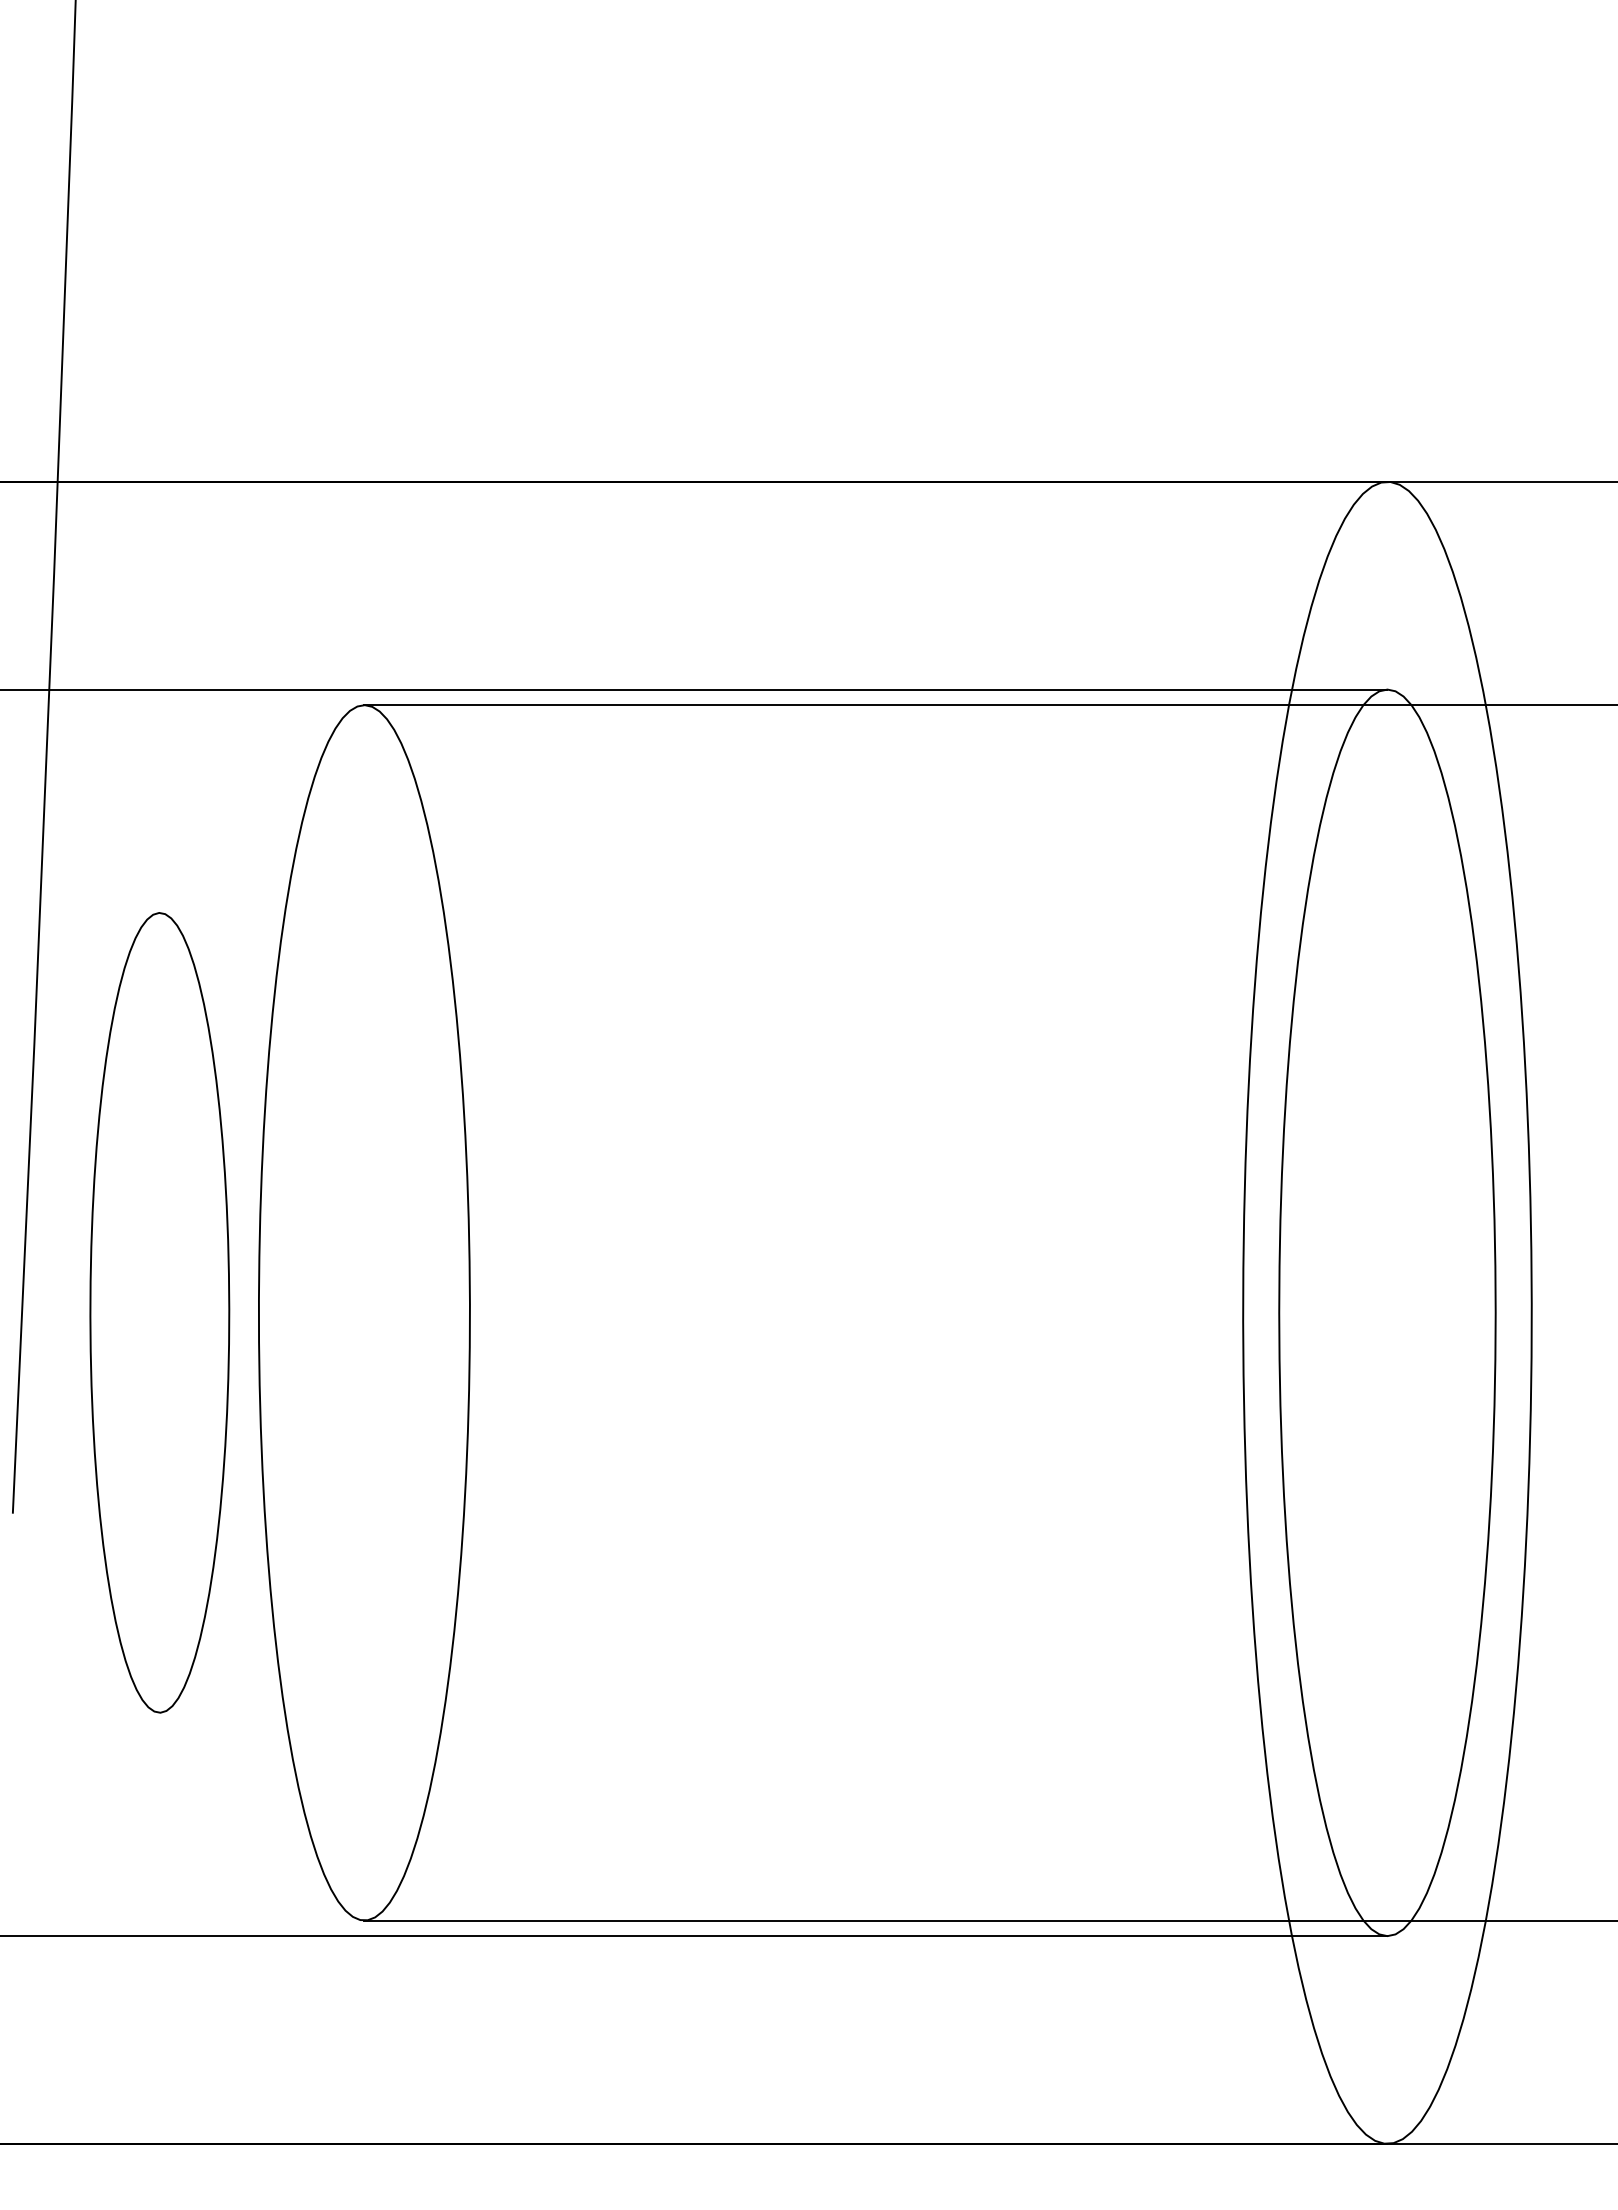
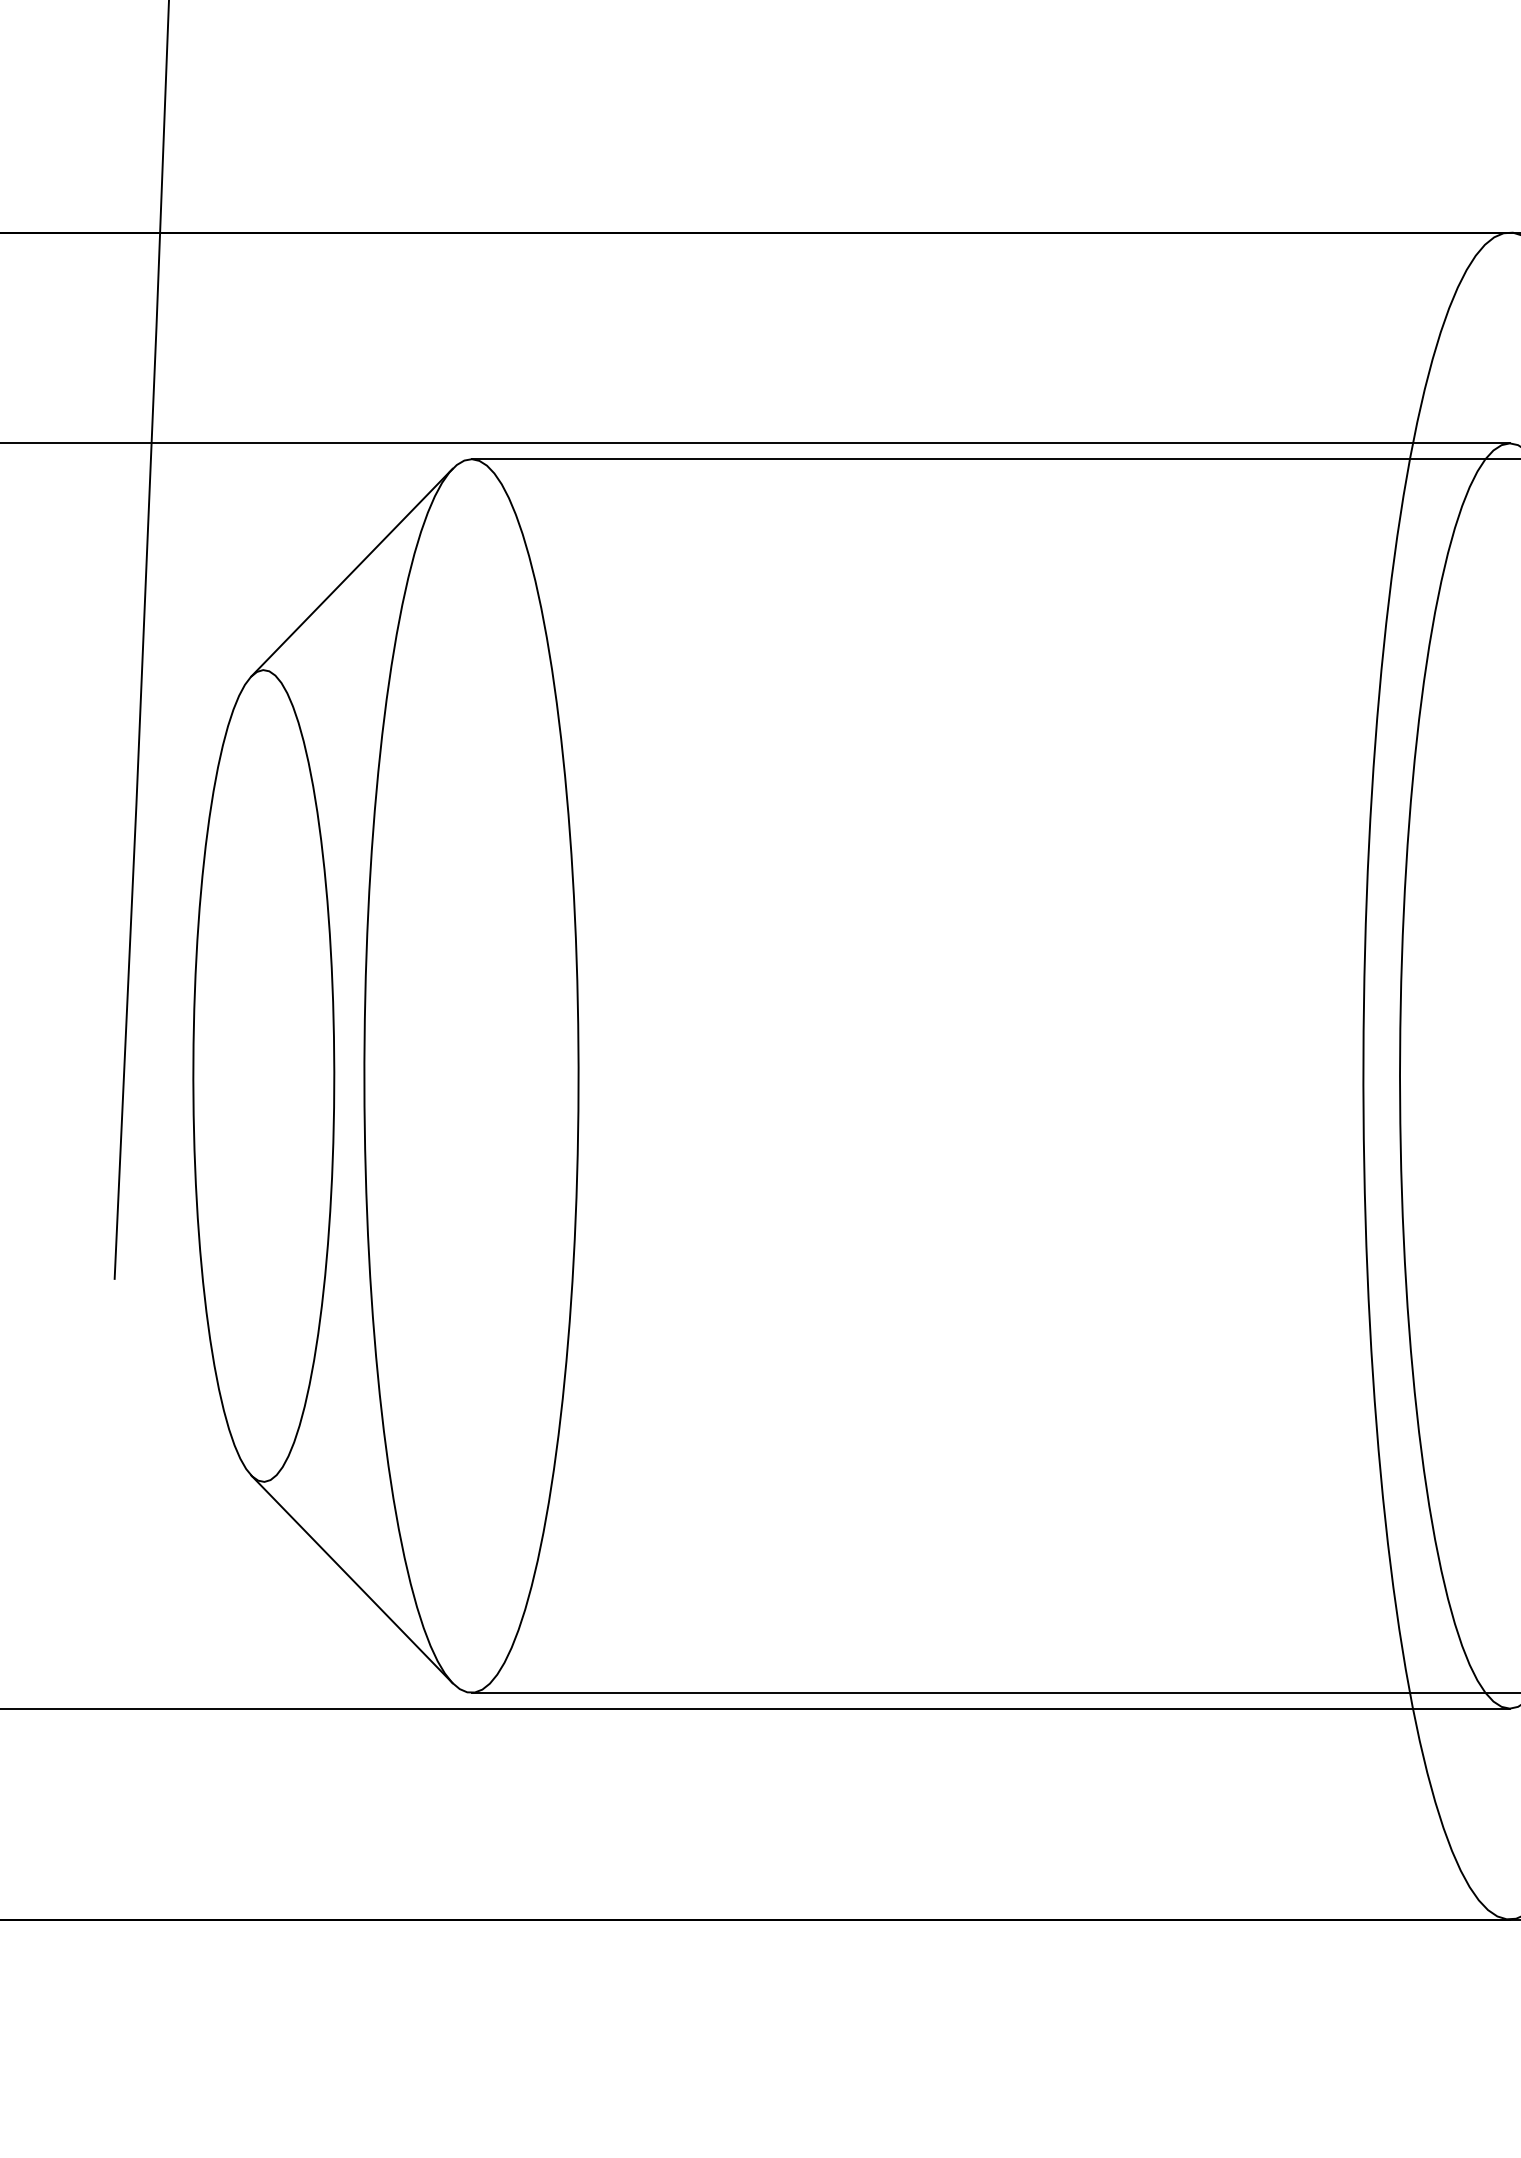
line: (246, 816) -> (351, 572), added
line: (246, 1808) -> (351, 1579), added

